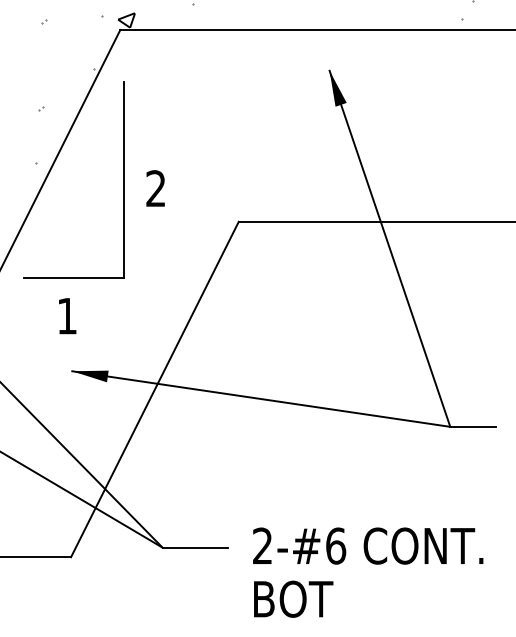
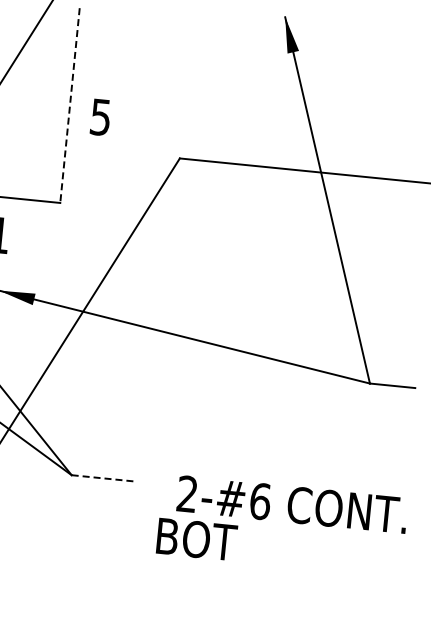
line: (124, 180) -> (70, 106), solid -> dashed
text: (155, 188) -> (100, 117), 2 -> 5
text: (368, 545) -> (292, 504), moved
line: (195, 547) -> (104, 478), solid -> dashed

